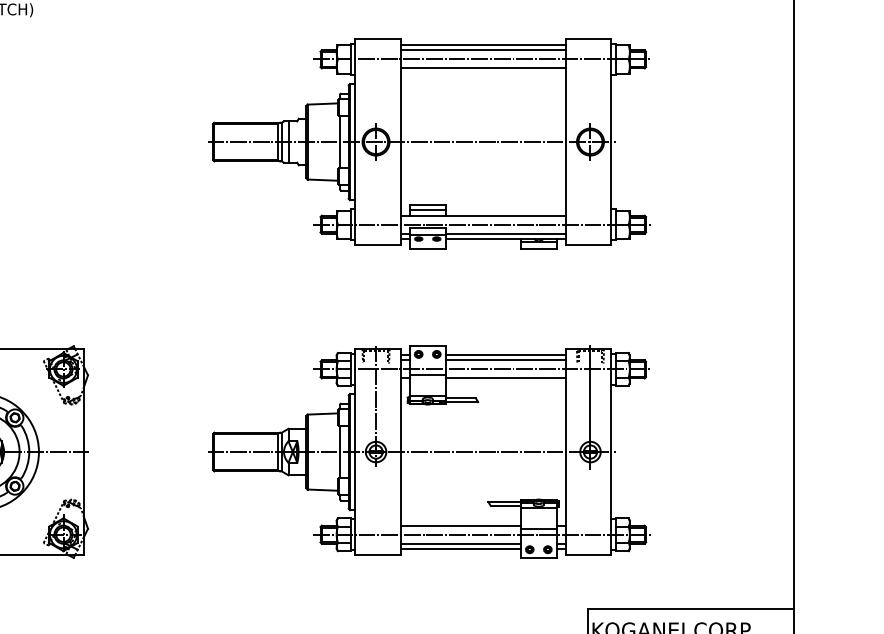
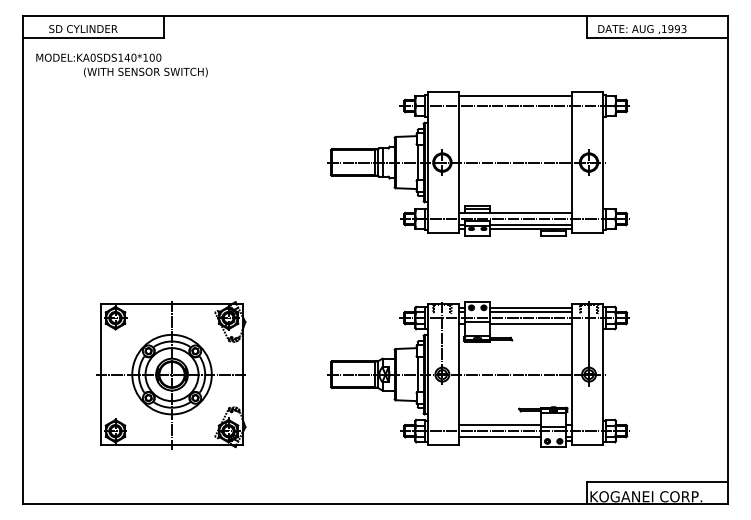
line: (482, 49) -> (515, 99), removed
line: (482, 68) -> (515, 112), removed
line: (461, 548) -> (500, 440), removed

